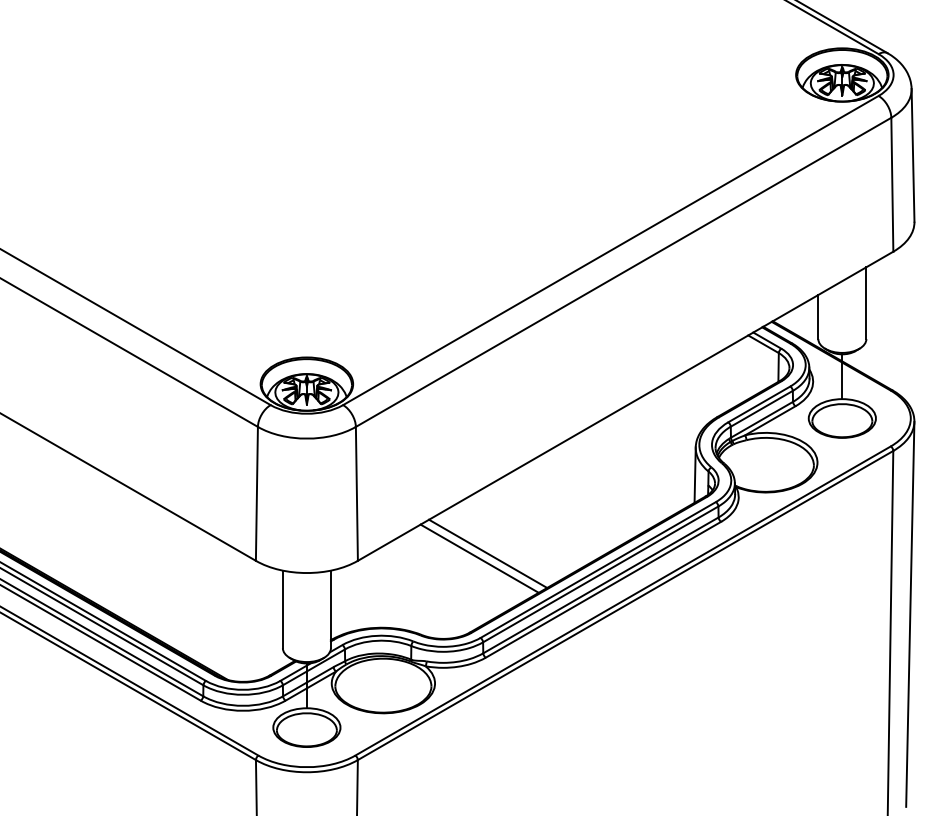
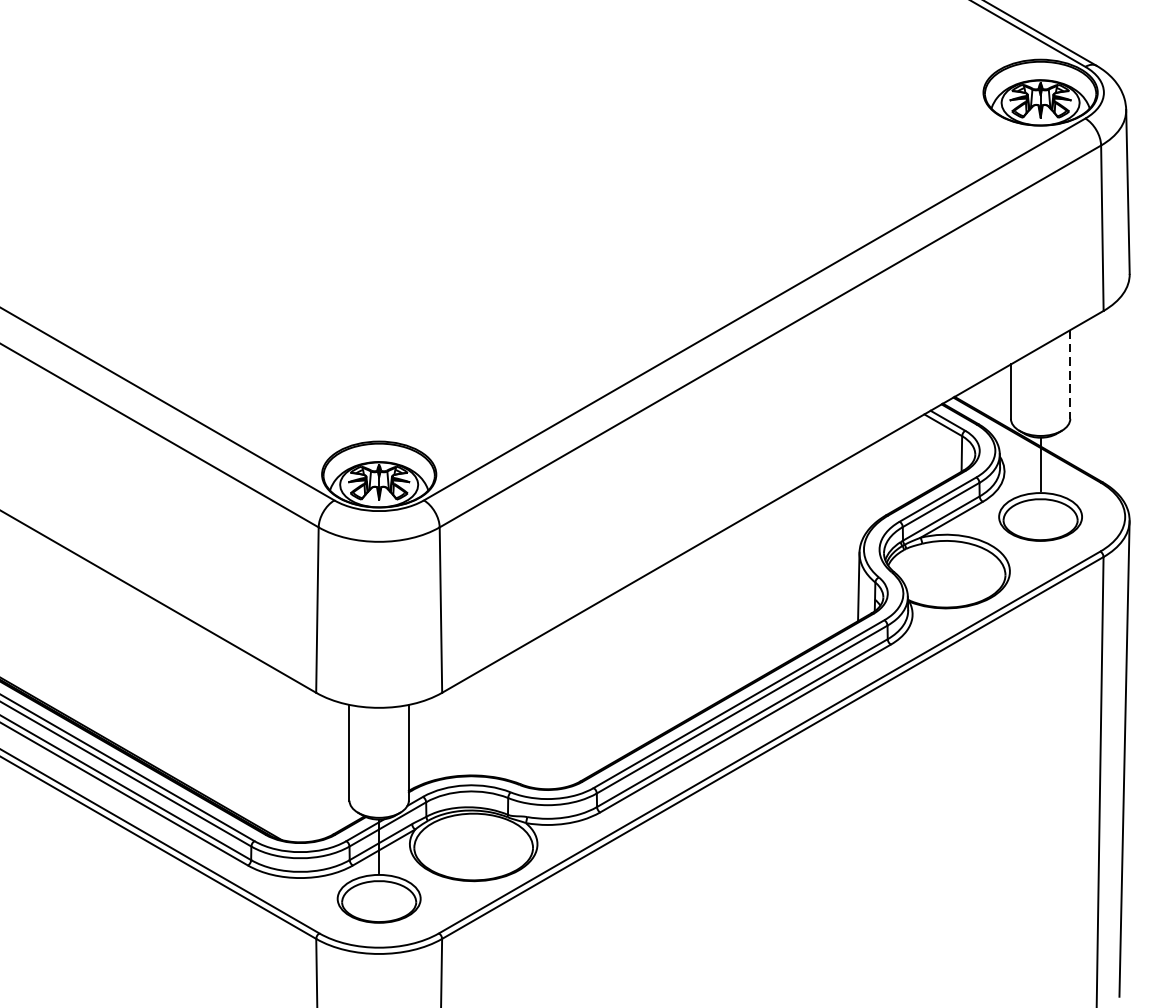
line: (866, 303) -> (1070, 374), solid -> dashed
line: (488, 553) -> (603, 683), removed
line: (479, 558) -> (592, 689), removed

